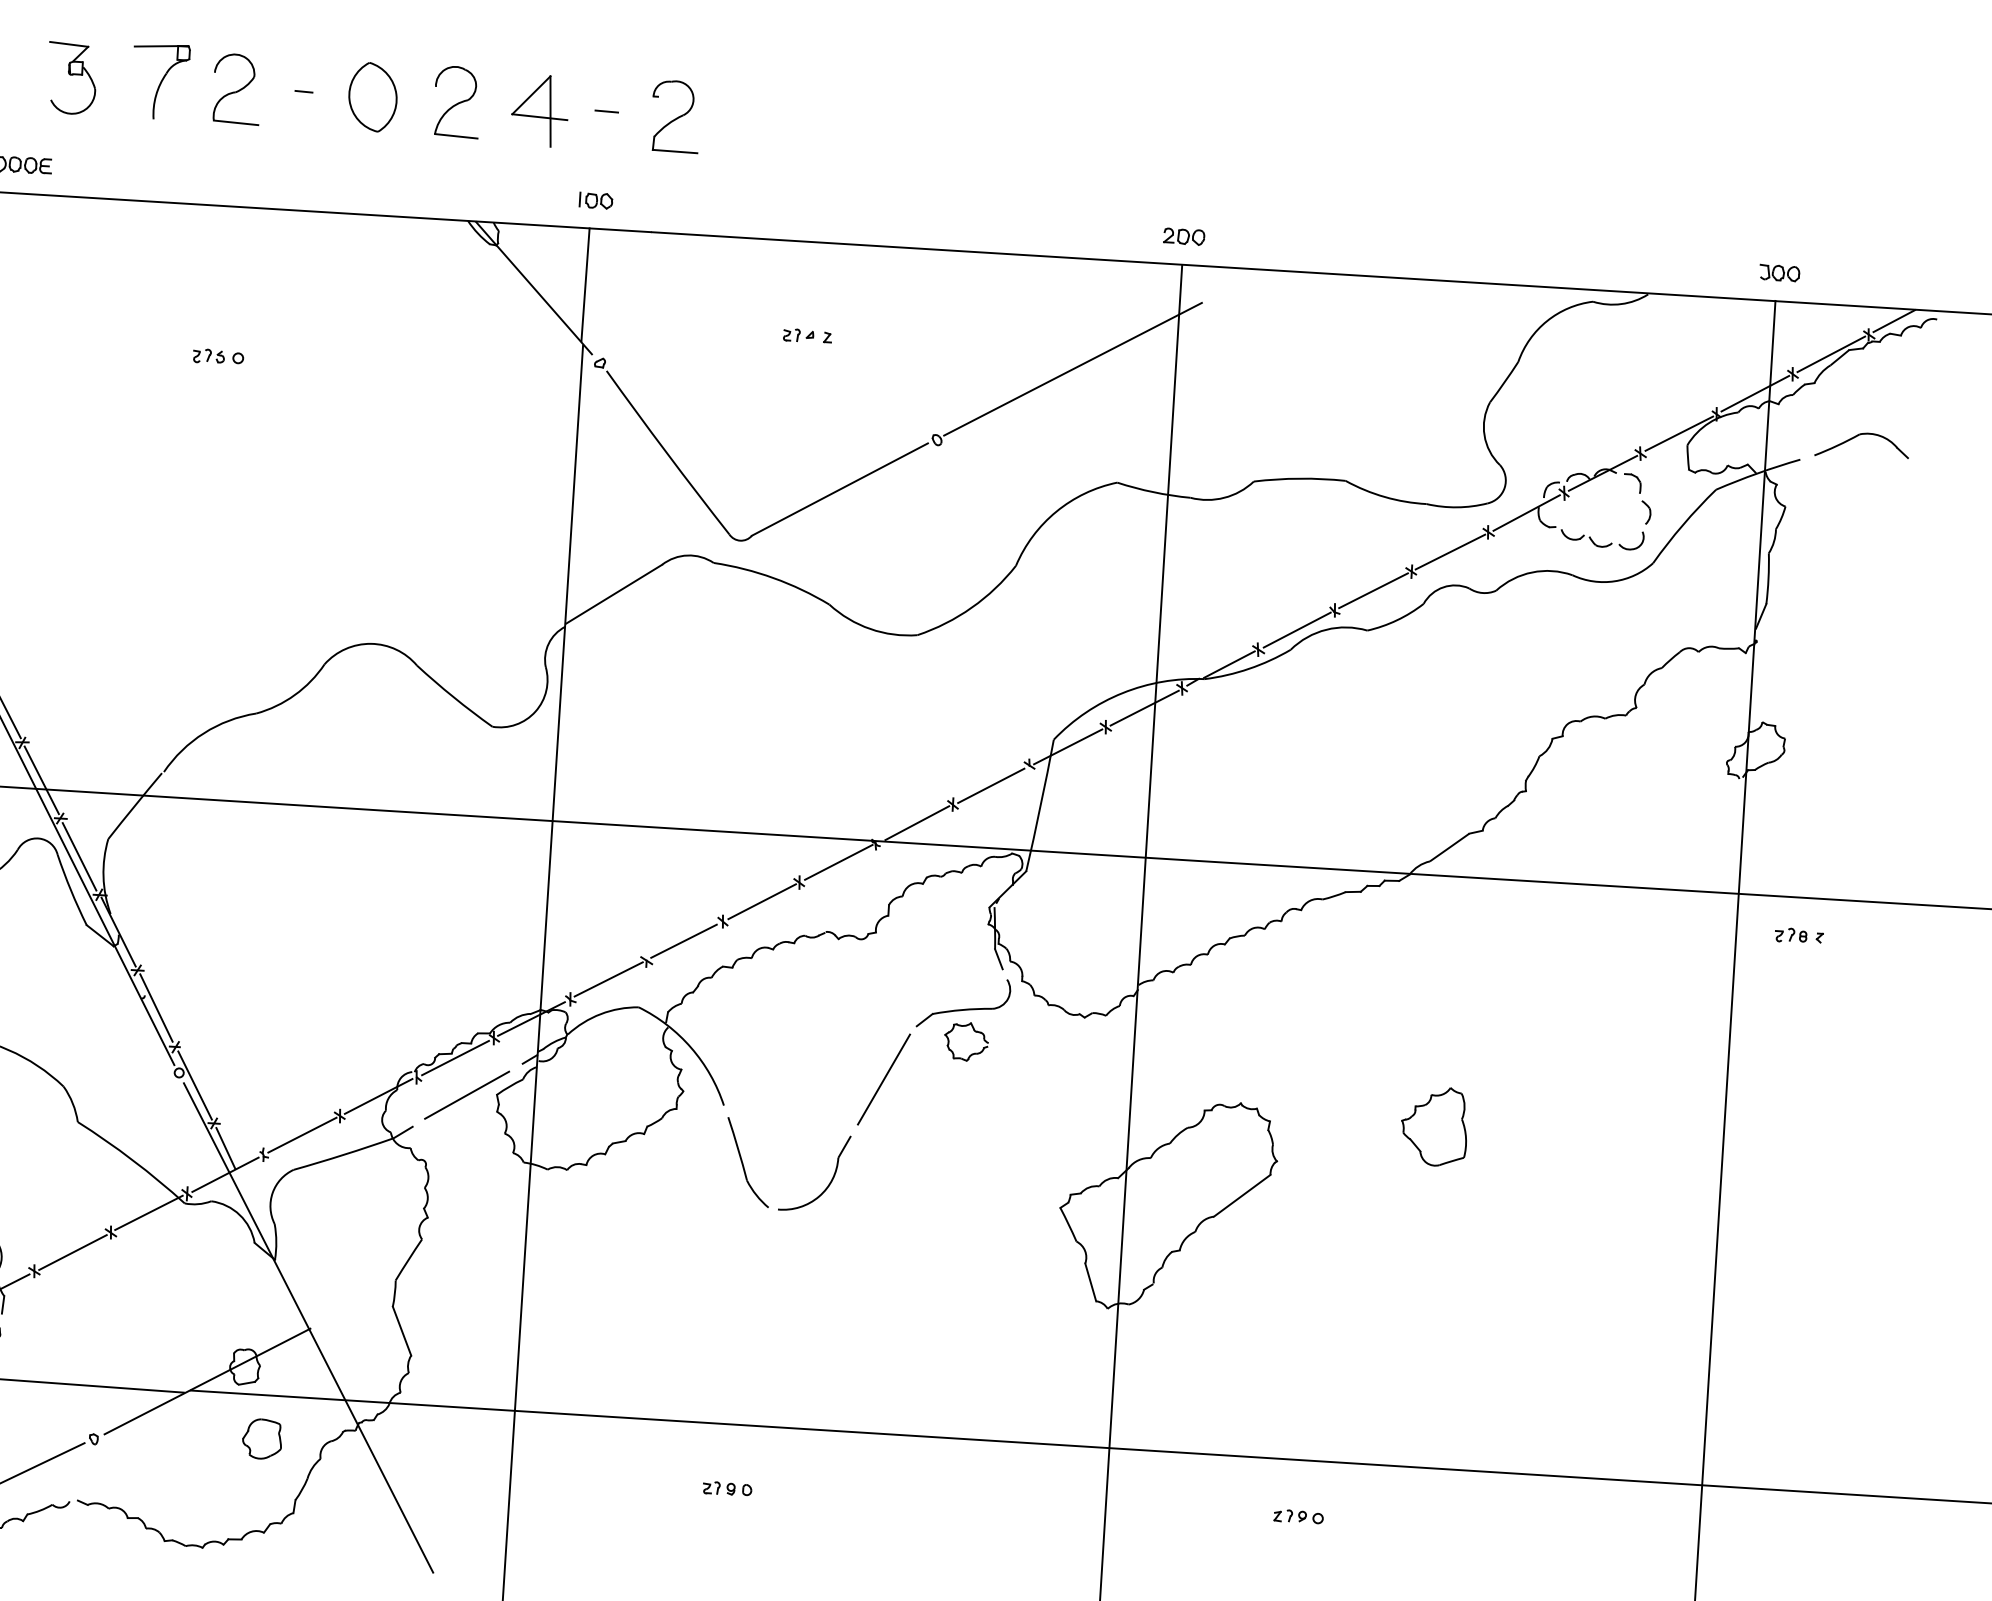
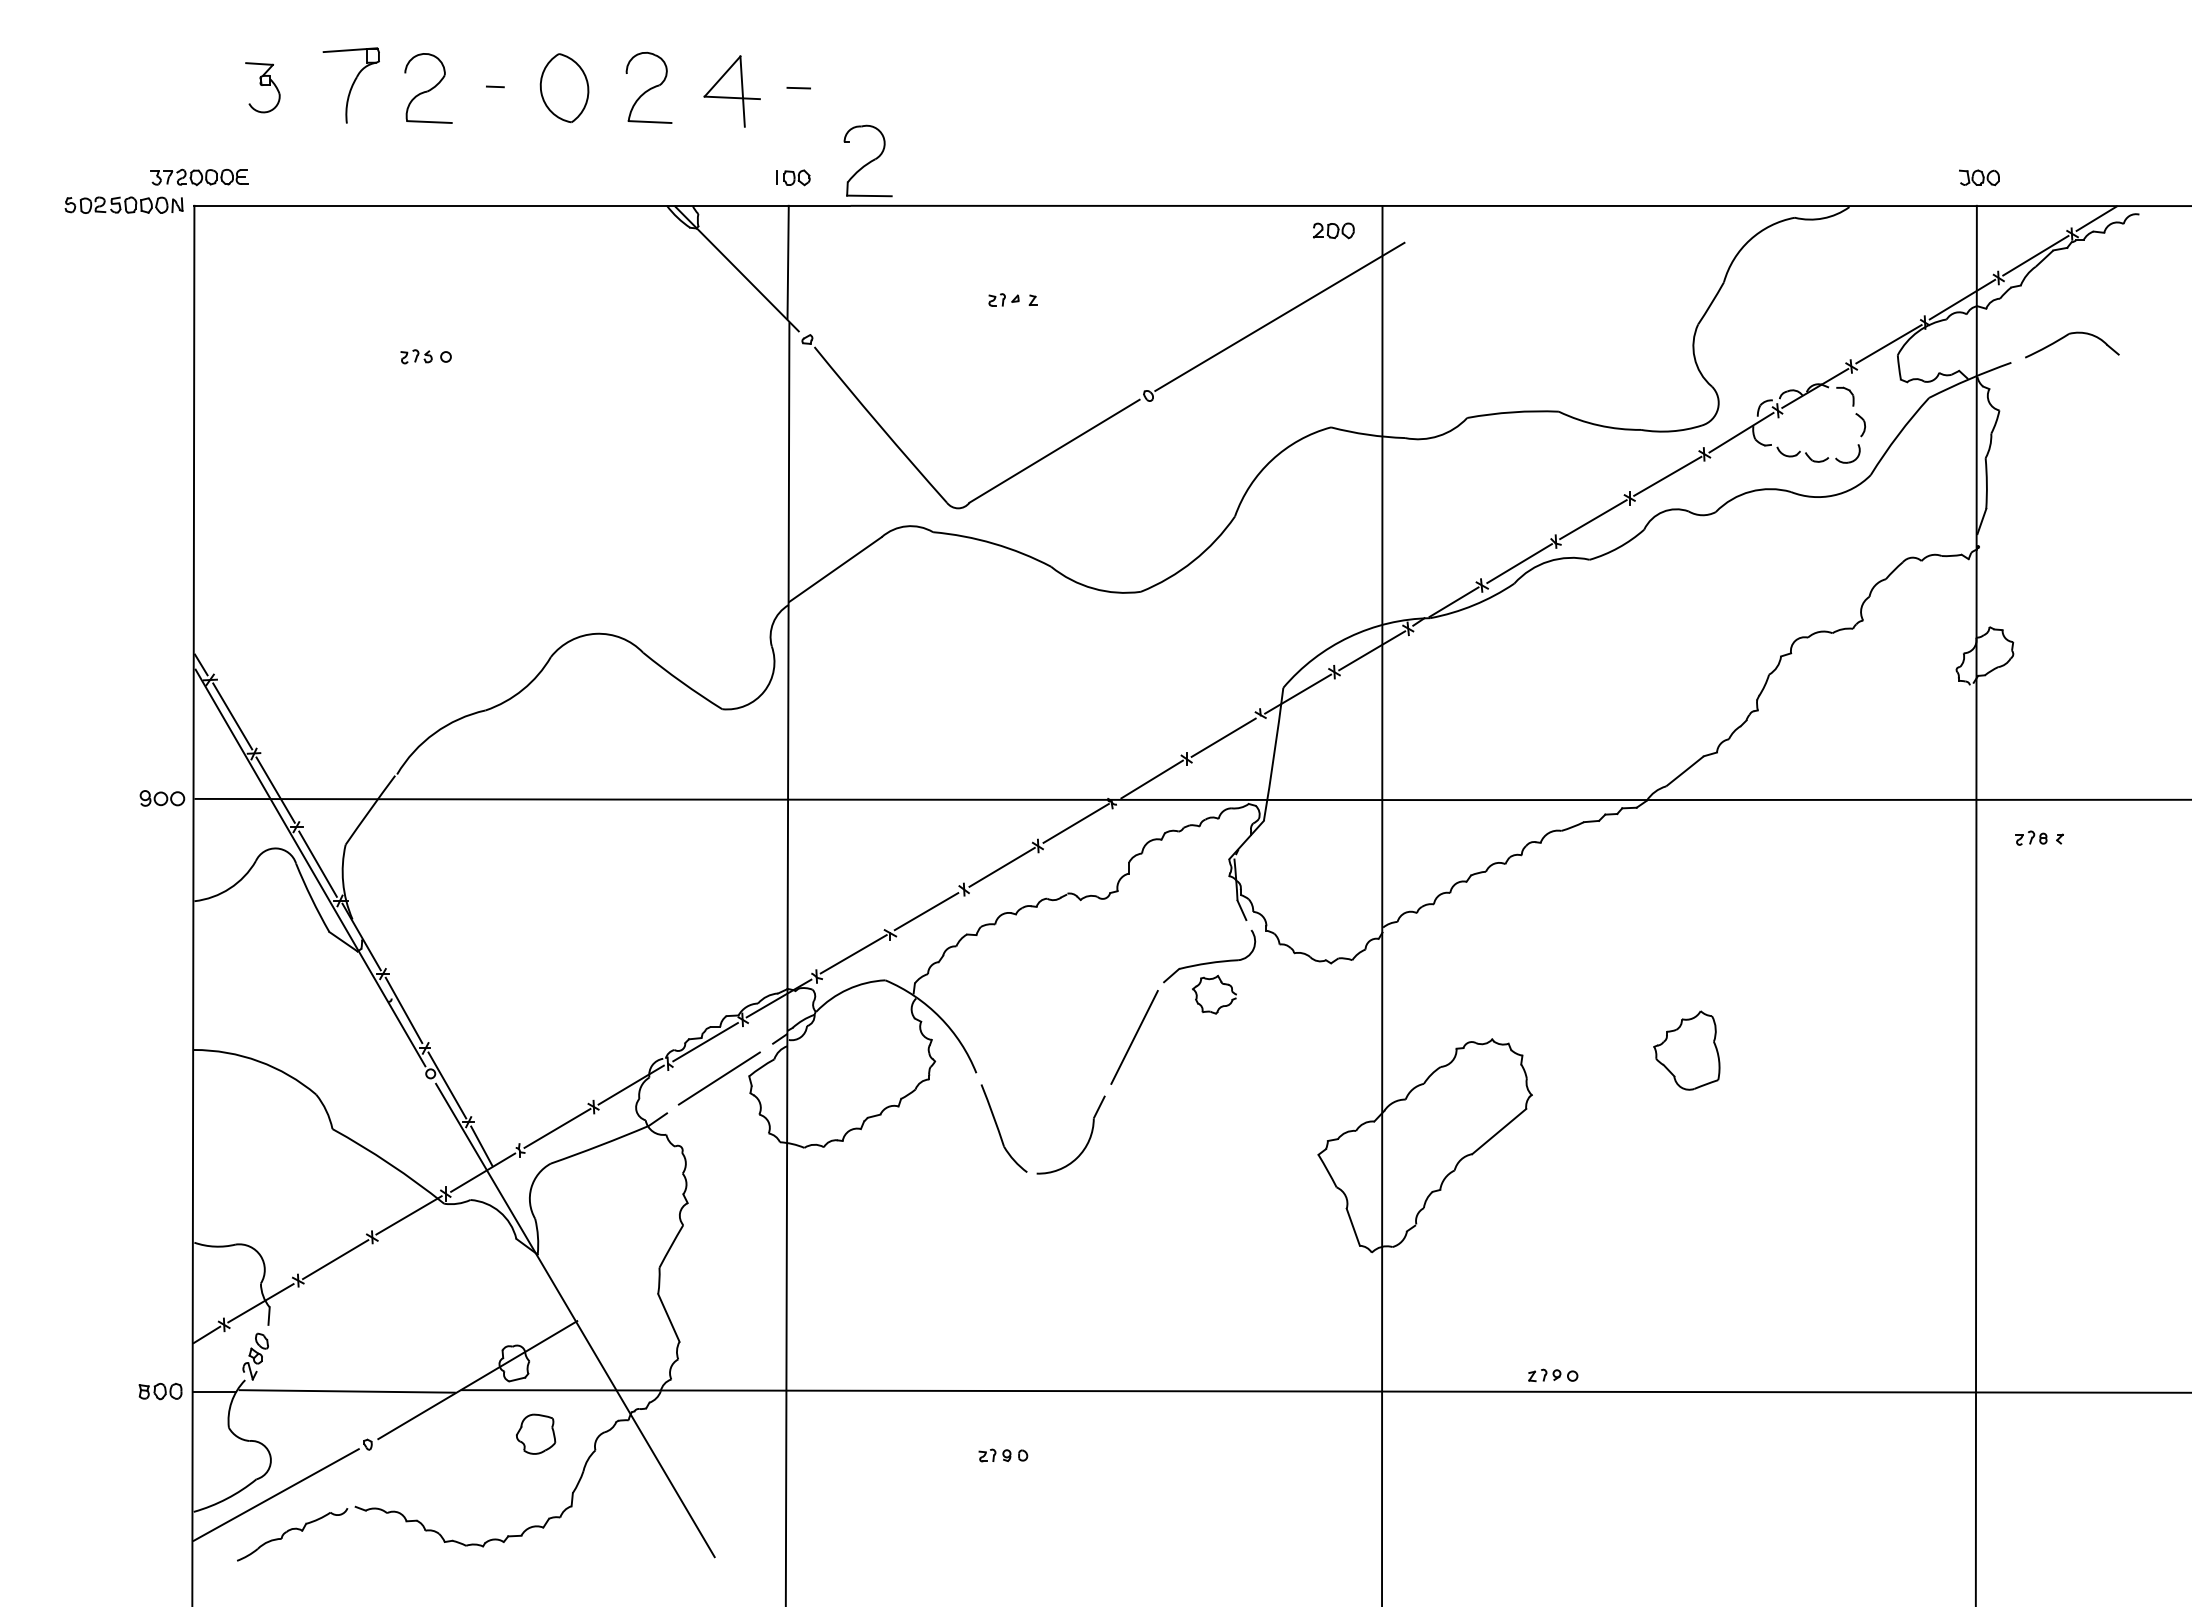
part: (71, 78) -> (262, 87), size x0.7
part: (675, 116) -> (867, 160), moved
part: (1183, 236) -> (1333, 230), moved
part: (1298, 1516) -> (1553, 1375), moved

